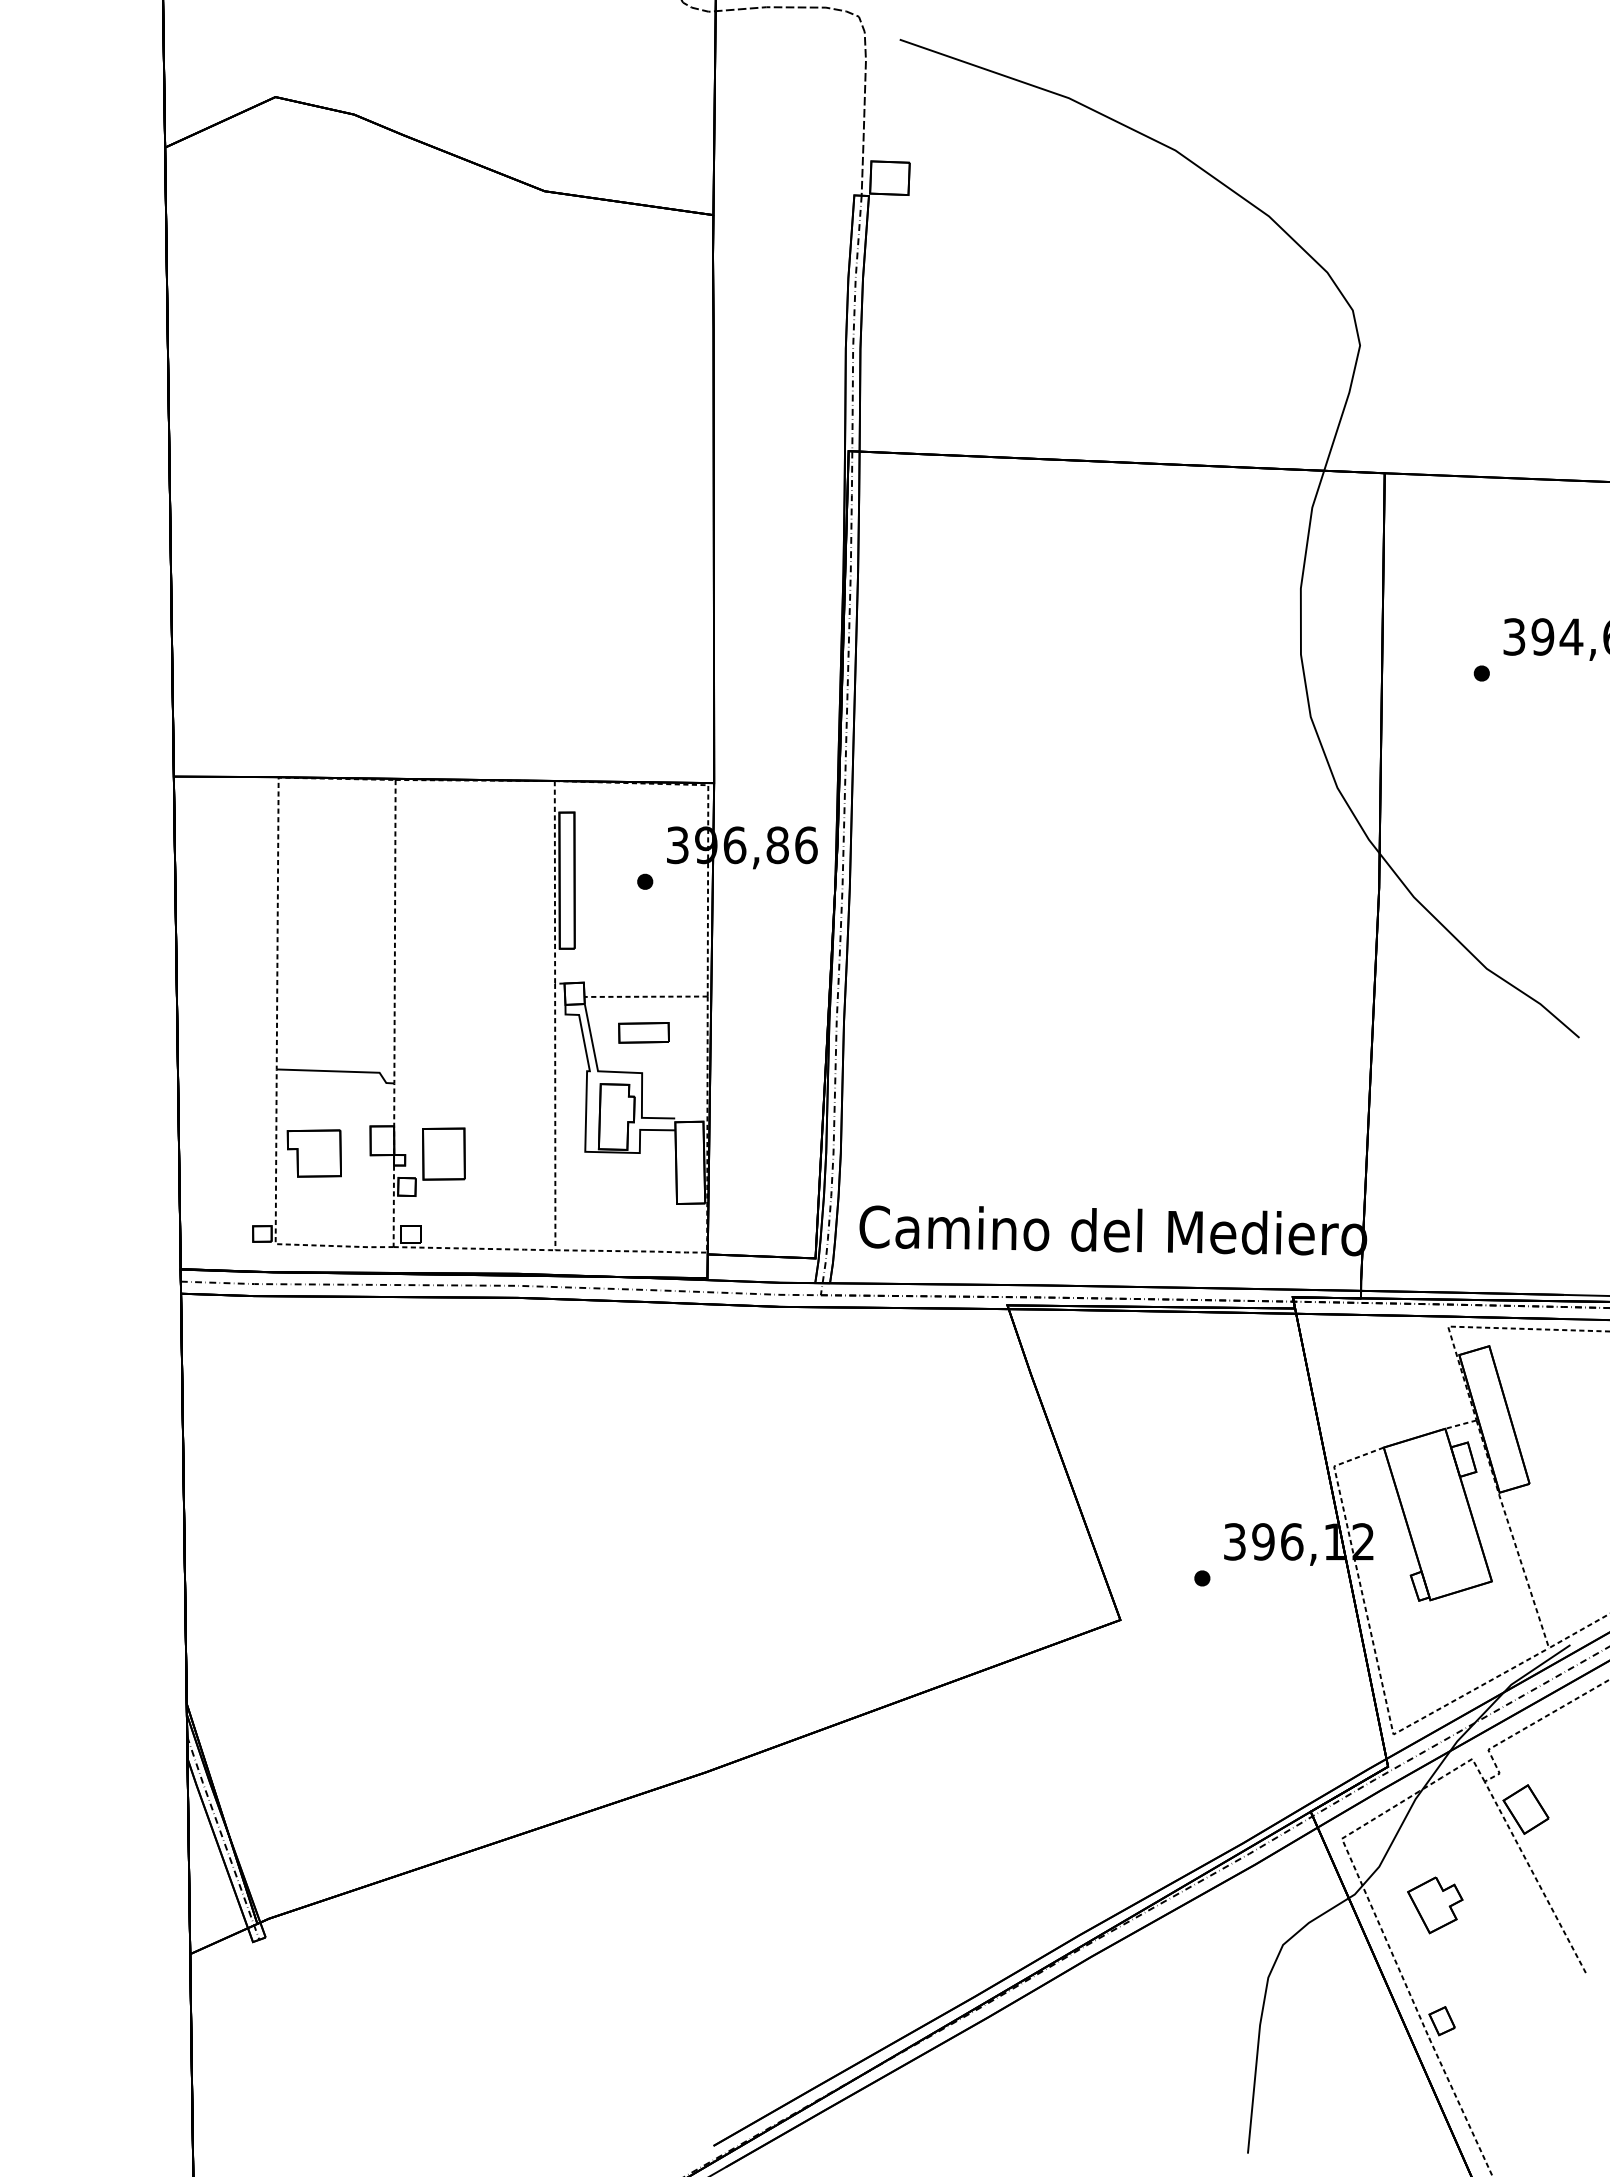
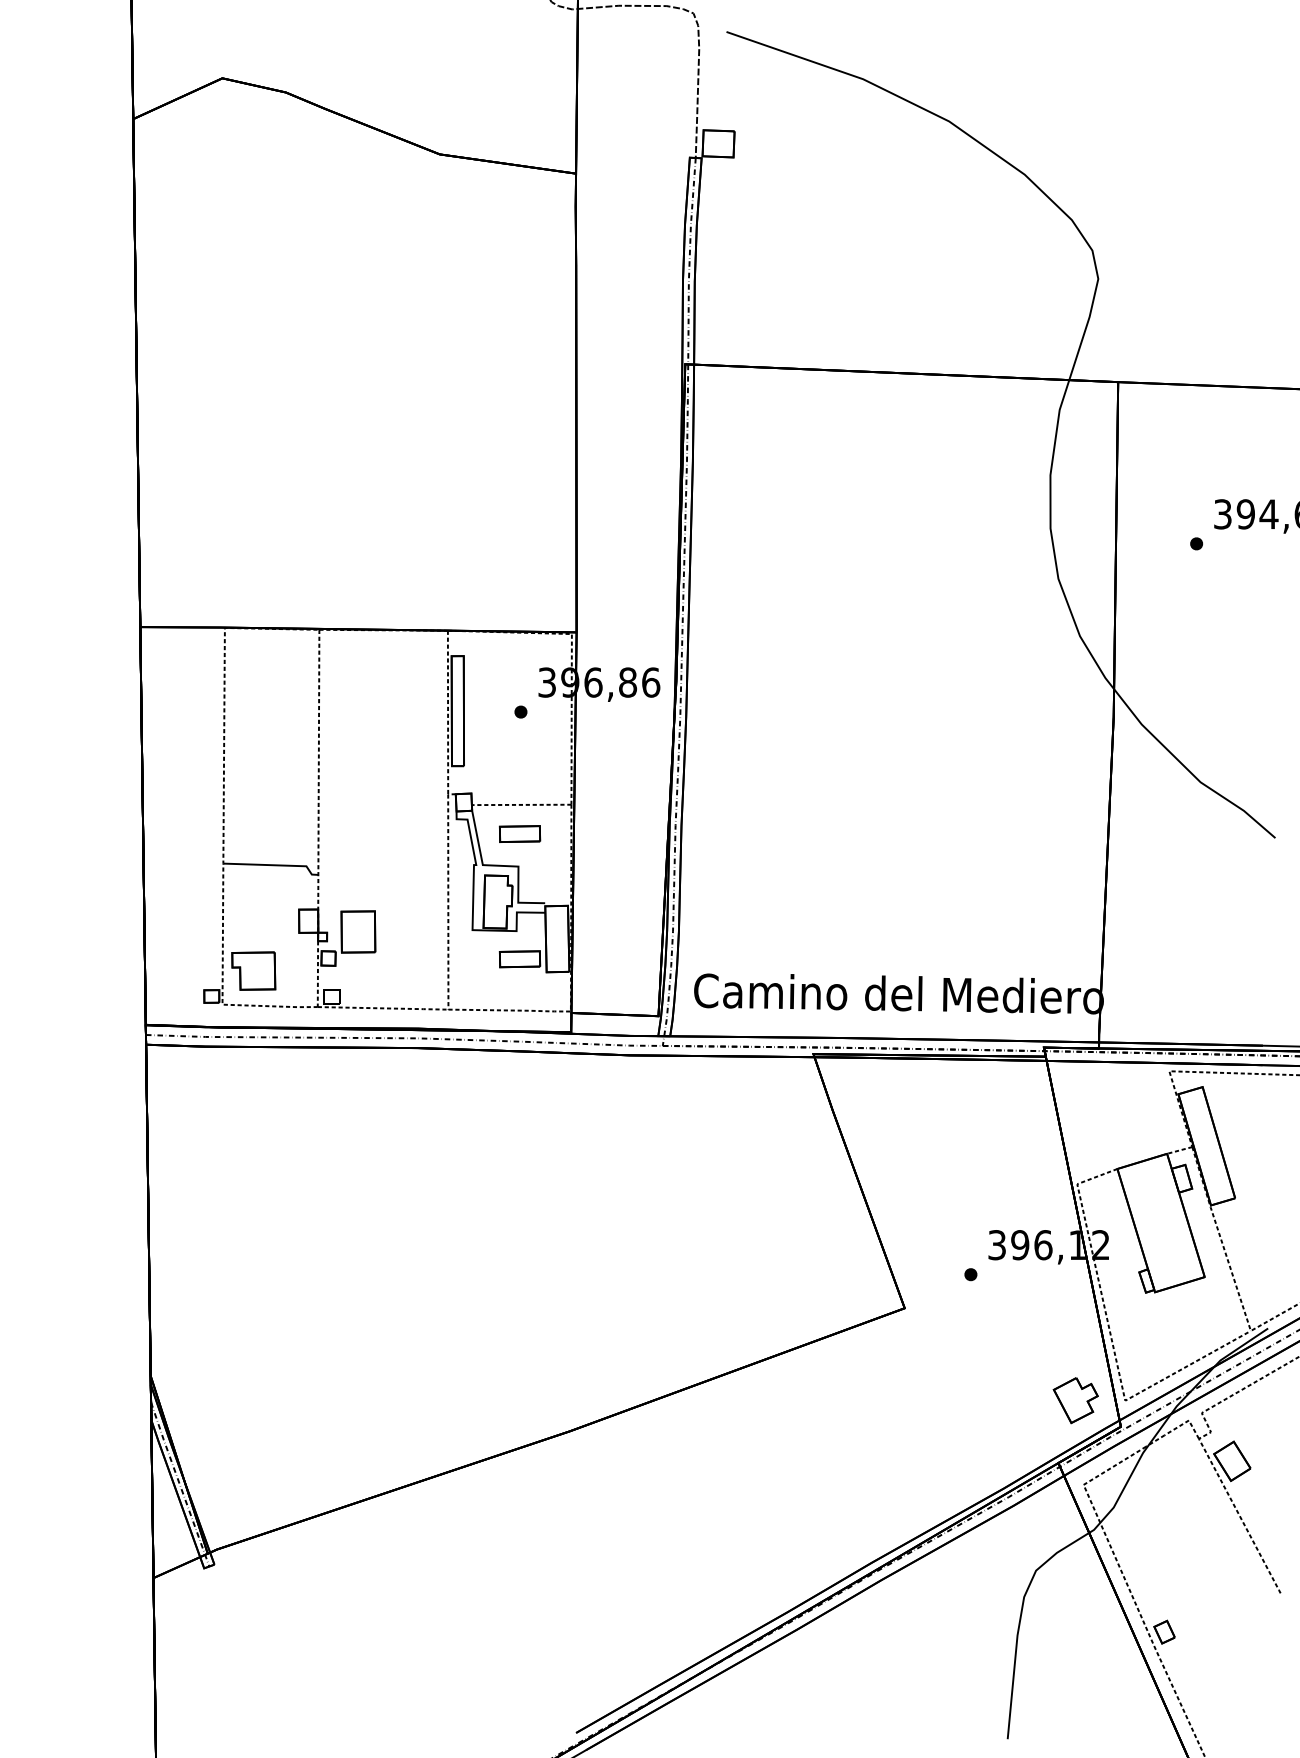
part: (313, 1153) -> (253, 971), moved
part: (643, 1187) -> (519, 958), added
part: (1435, 1905) -> (1076, 1400), moved

